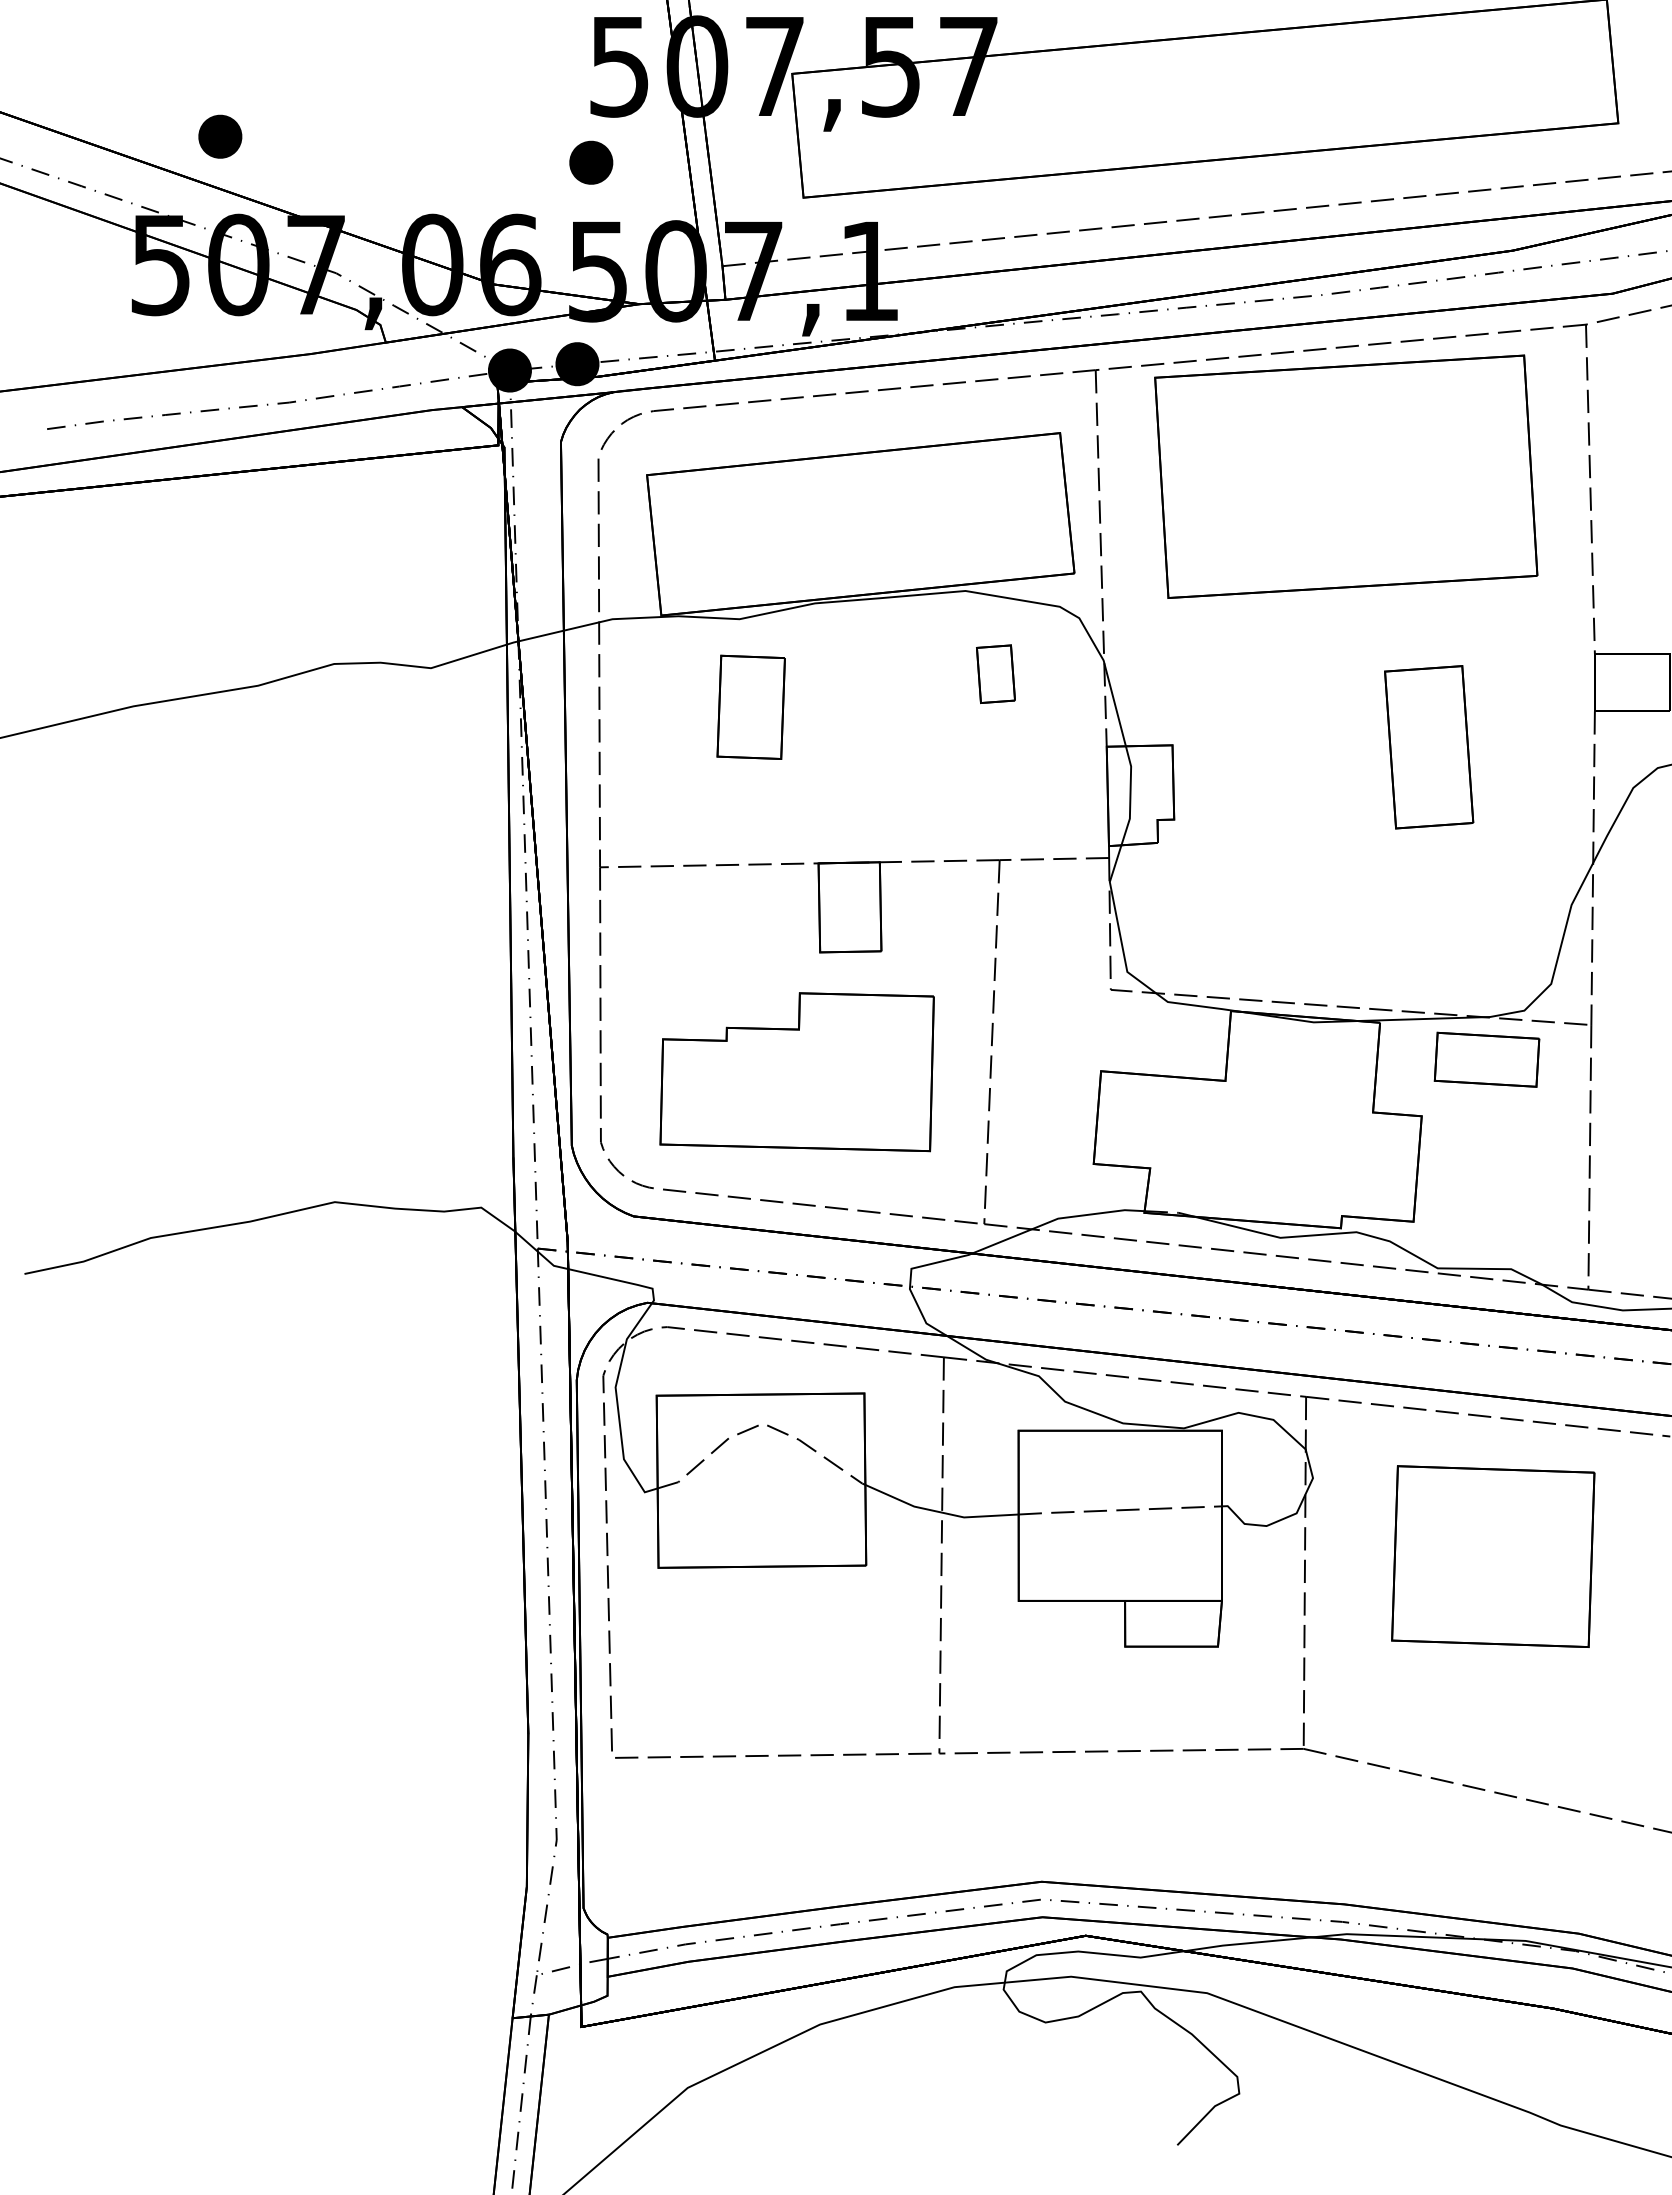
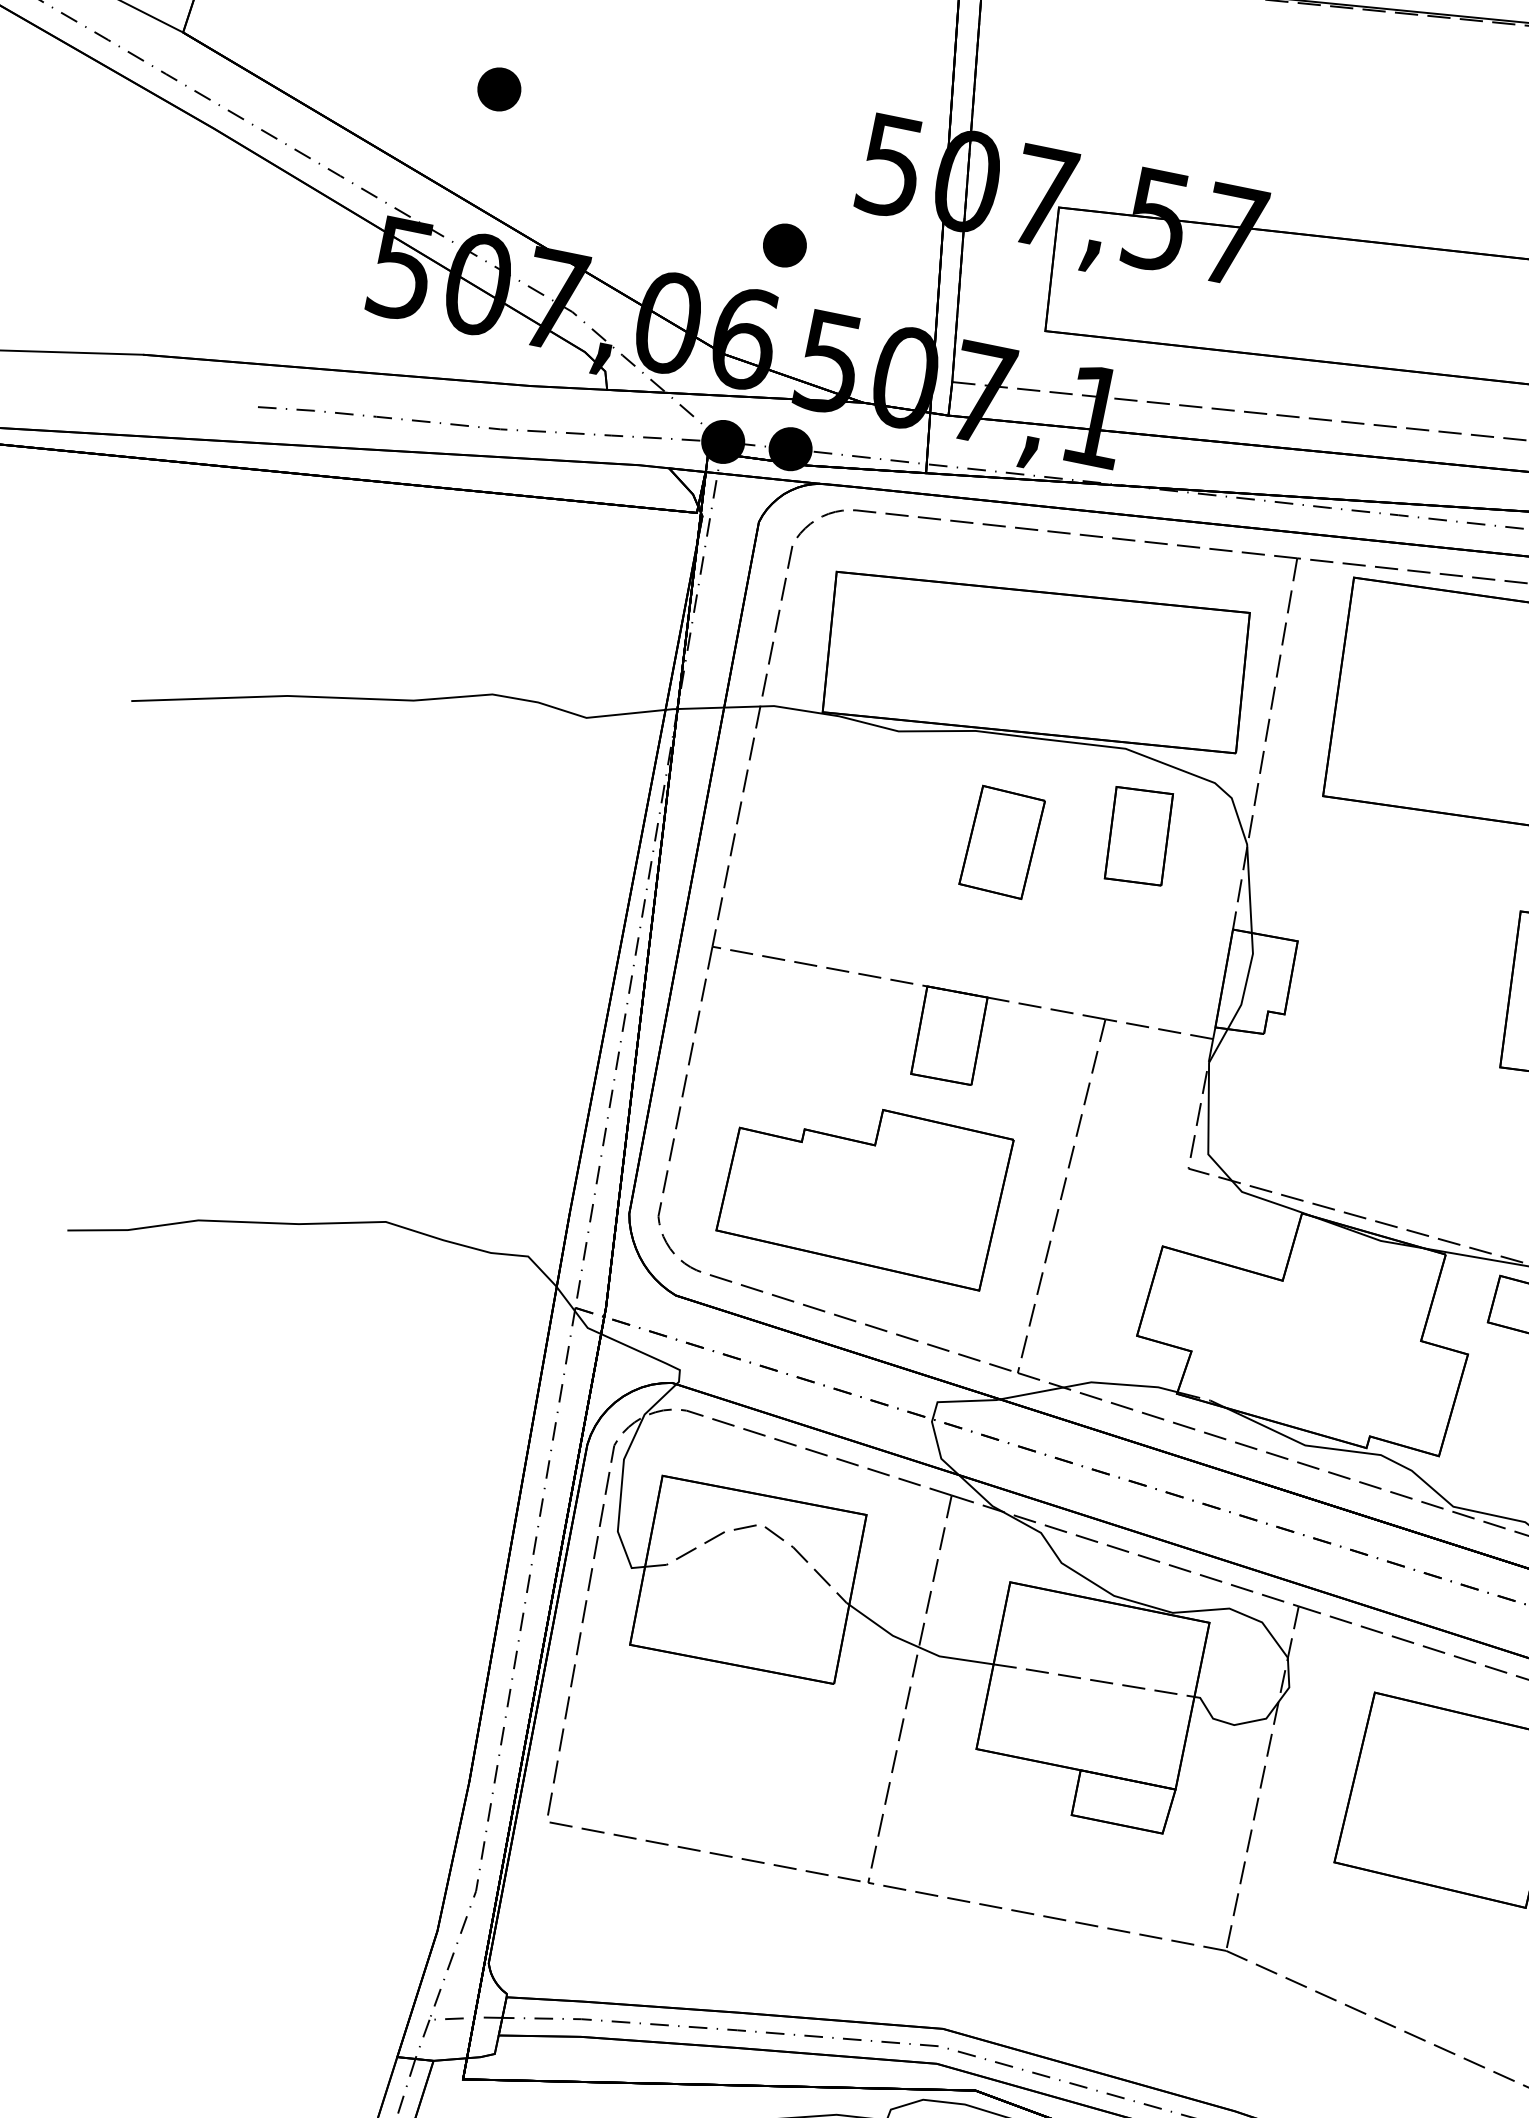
part: (220, 136) -> (499, 89), moved
part: (591, 162) -> (785, 245), moved
part: (995, 674) -> (1138, 836), size x1.67
part: (750, 706) -> (1001, 841), moved

